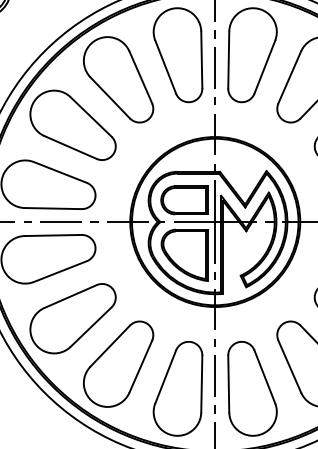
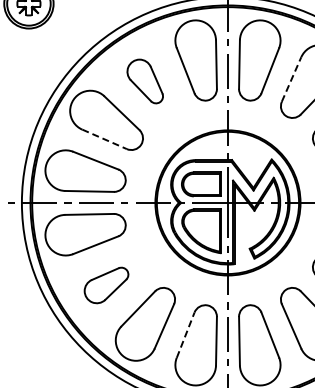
line: (289, 77) -> (291, 79), solid -> dashed
part: (117, 79) -> (144, 81), size x0.6
line: (71, 147) -> (105, 139), solid -> dashed
part: (72, 318) -> (106, 285), size x0.6
line: (165, 376) -> (185, 334), solid -> dashed

